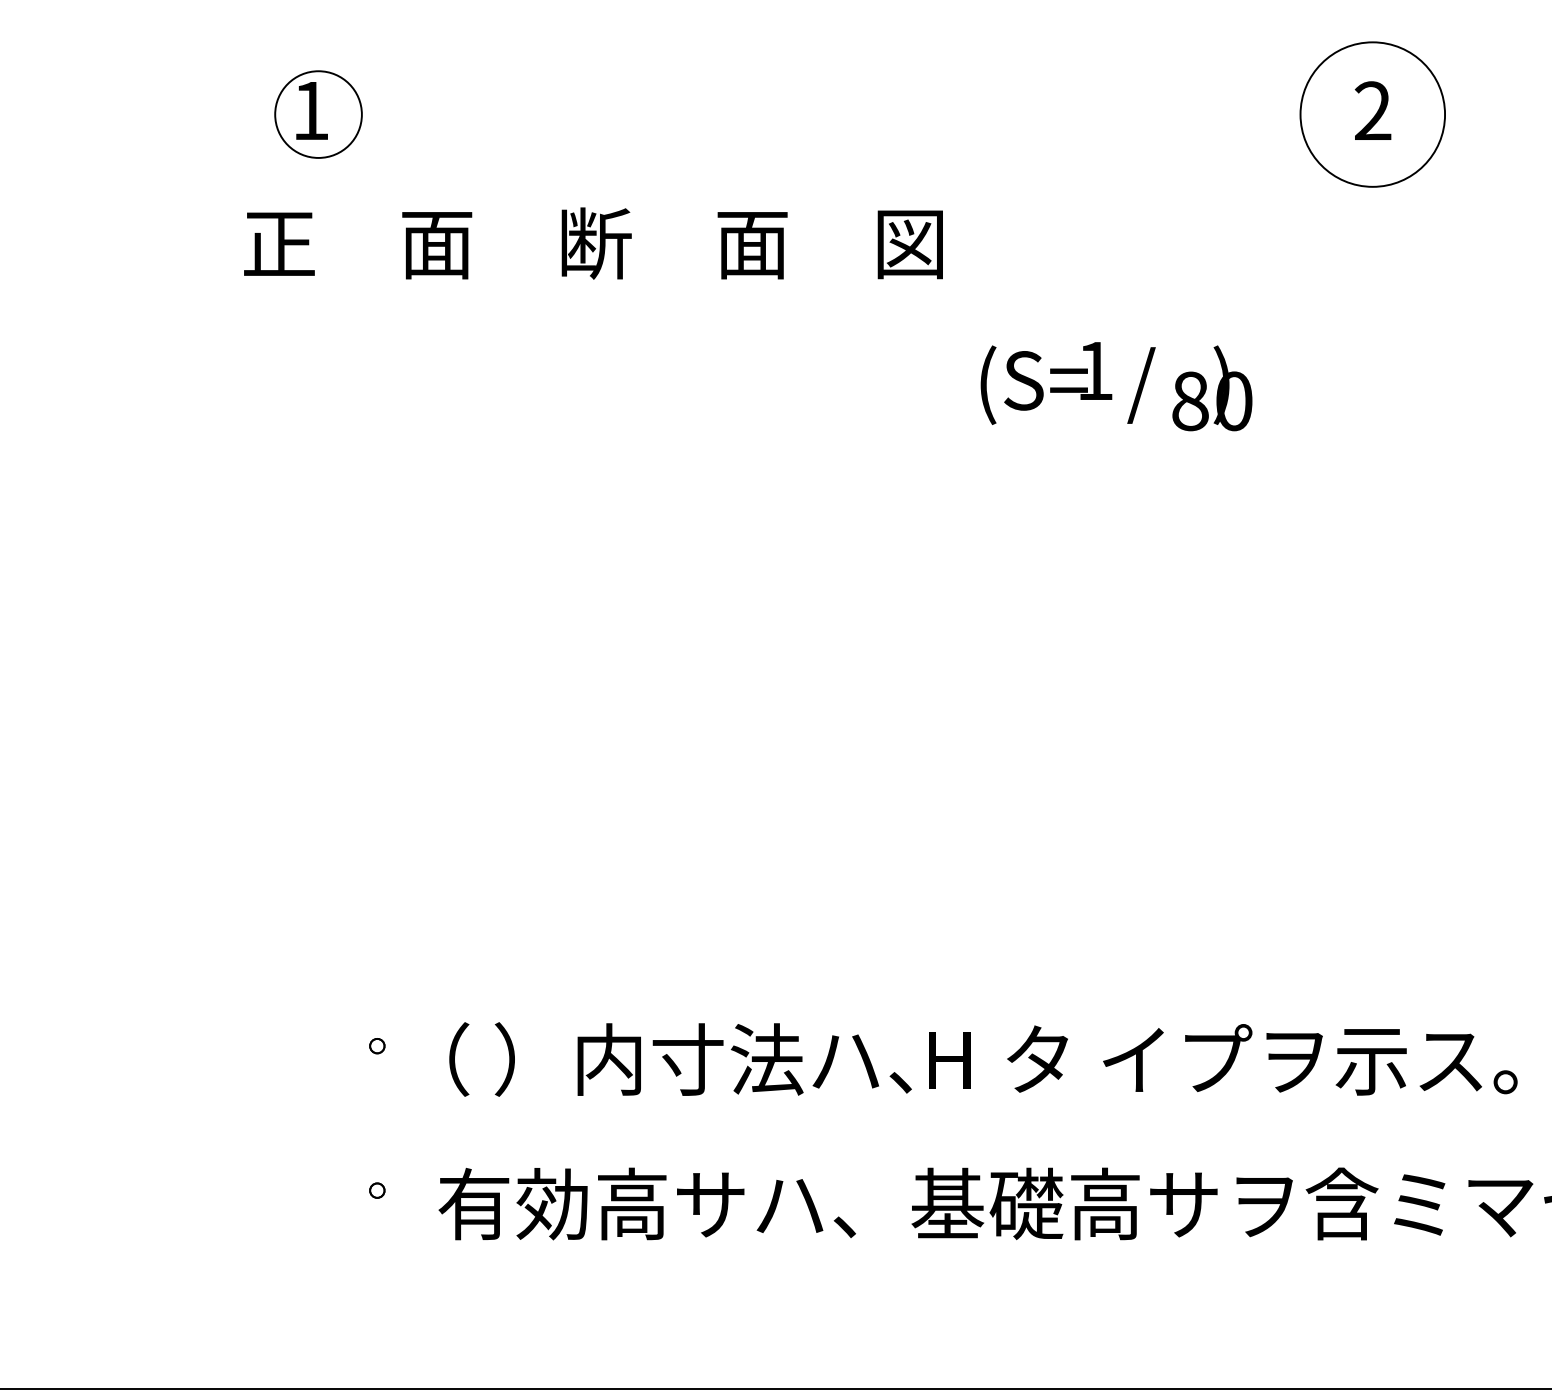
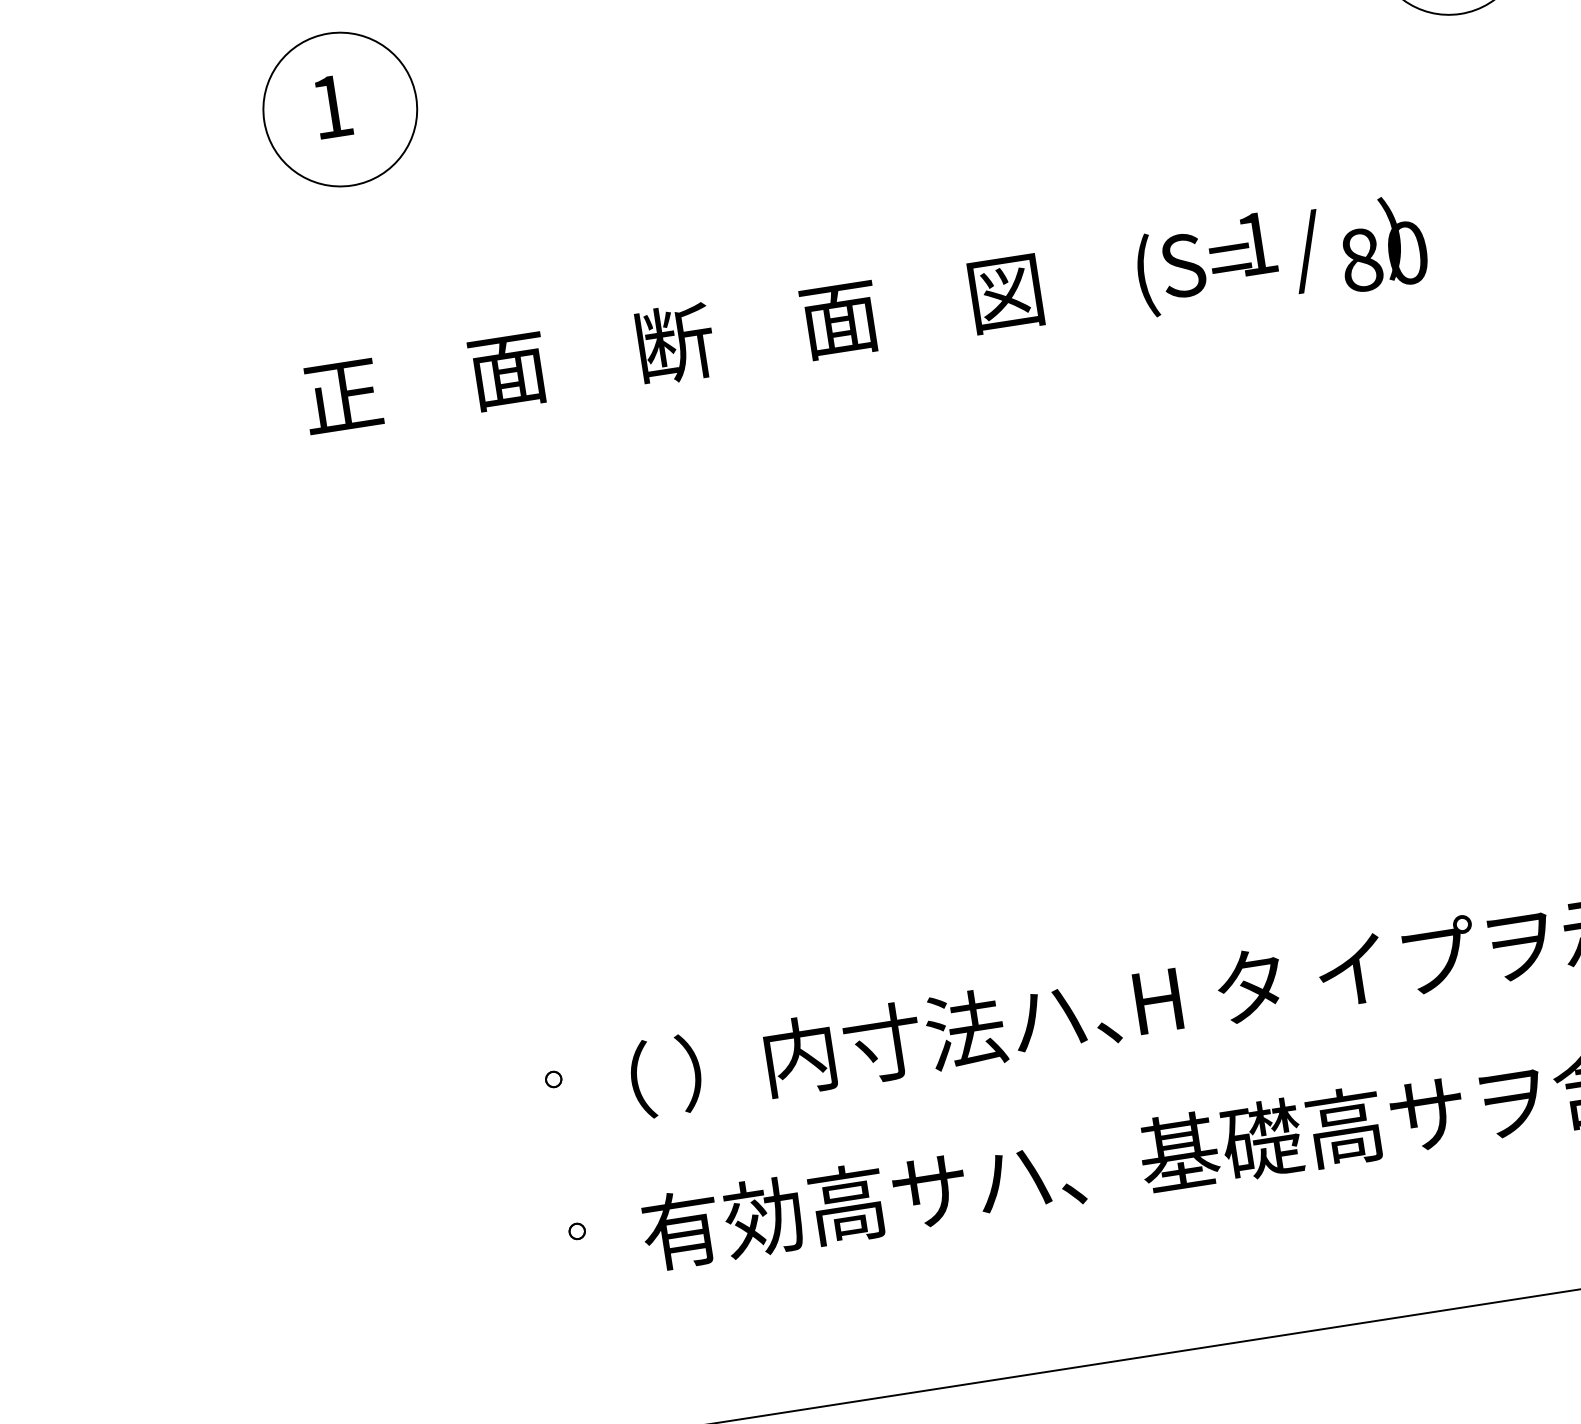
circle: (318, 114) -> (340, 109), size x1.67
text: (593, 243) -> (672, 344), moved
text: (1116, 386) -> (1281, 256), moved

